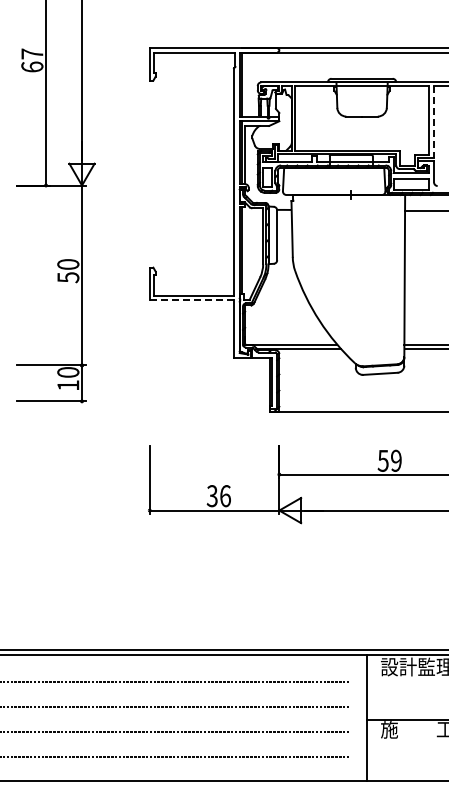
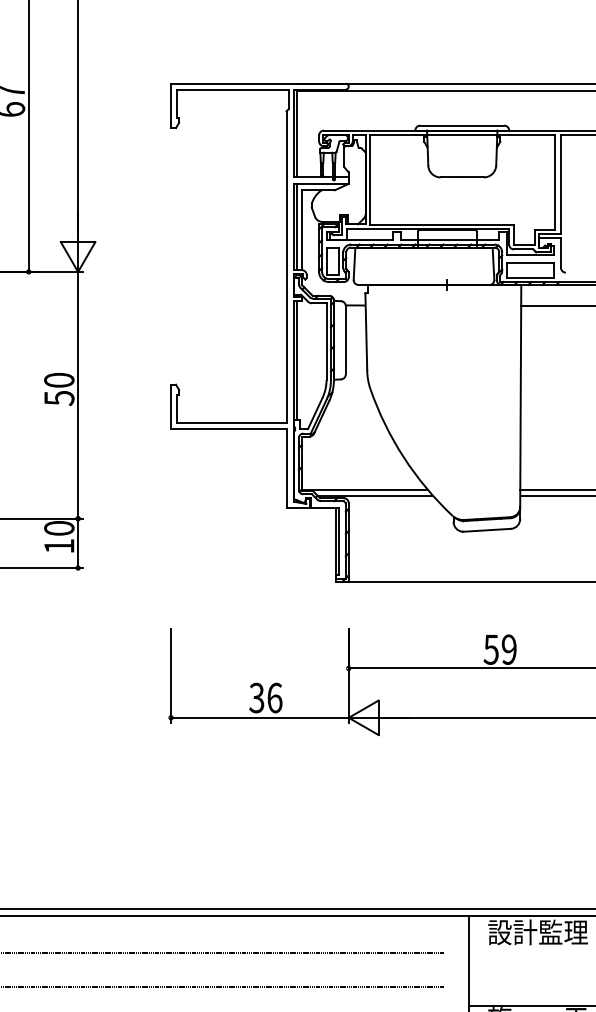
line: (434, 121) -> (561, 184), dashed -> solid
line: (192, 300) -> (229, 429), dashed -> solid

